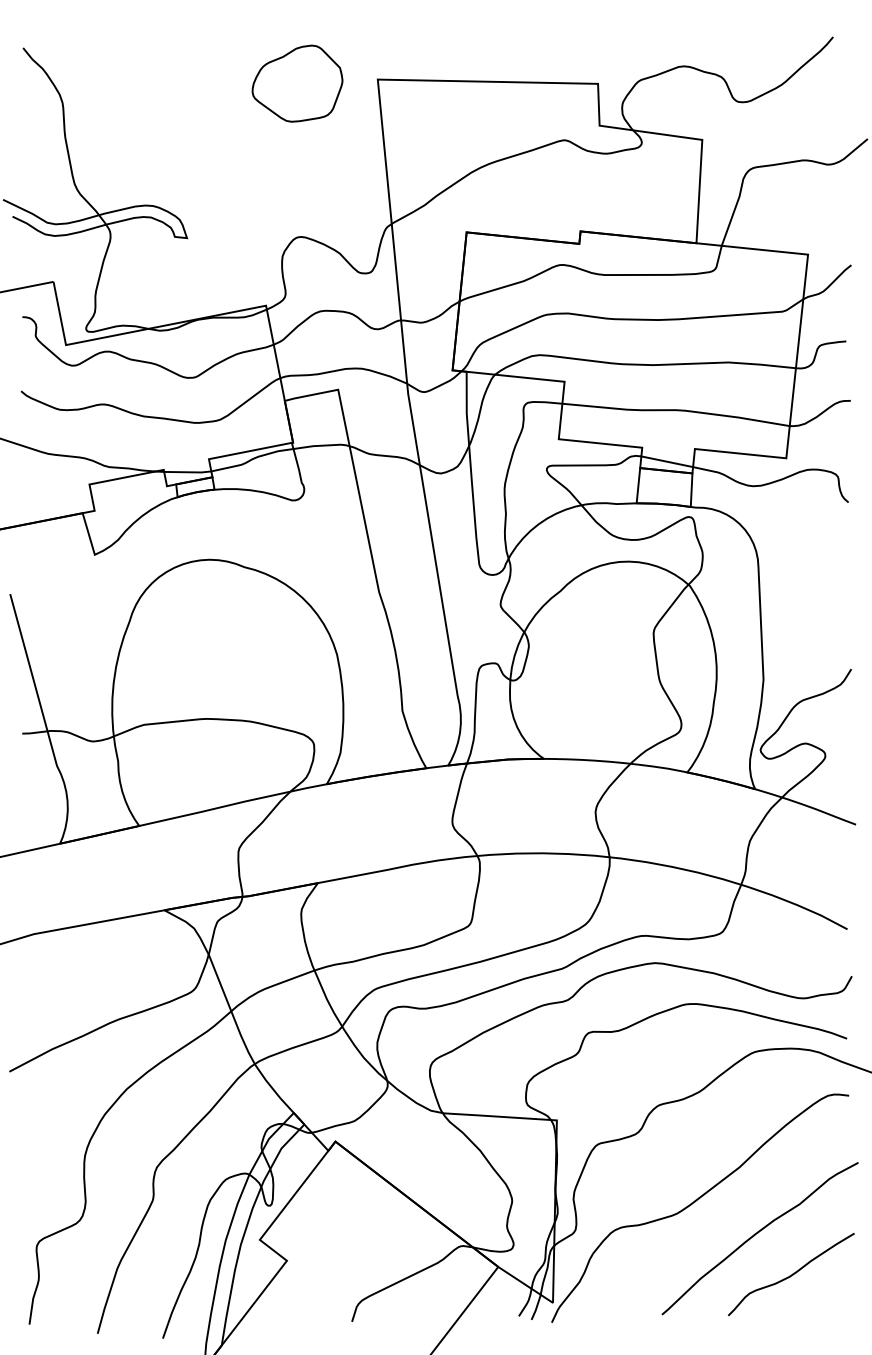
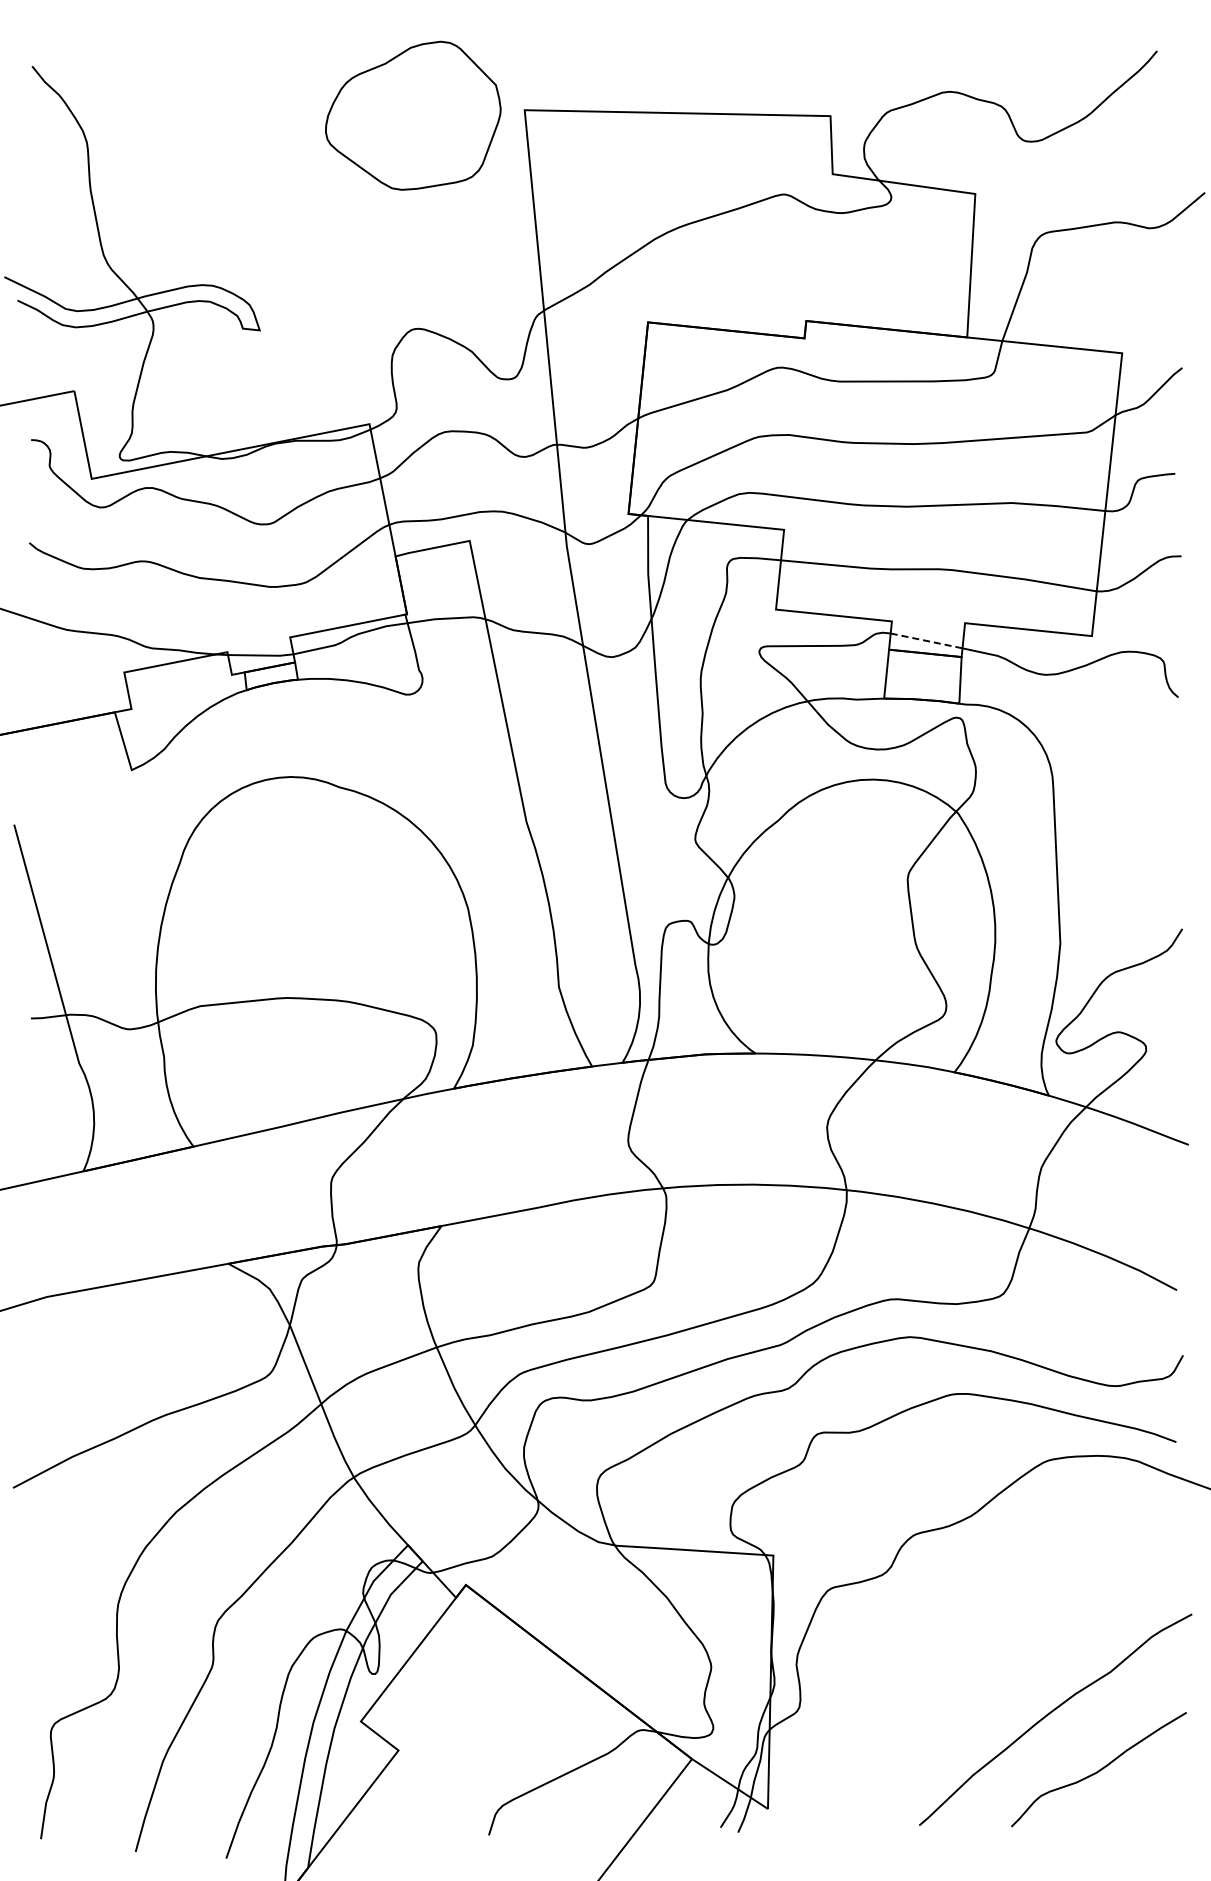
part: (297, 83) -> (412, 115), size x1.4
line: (667, 461) -> (926, 640), solid -> dashed
curve: (695, 1201) -> (966, 1668), removed

